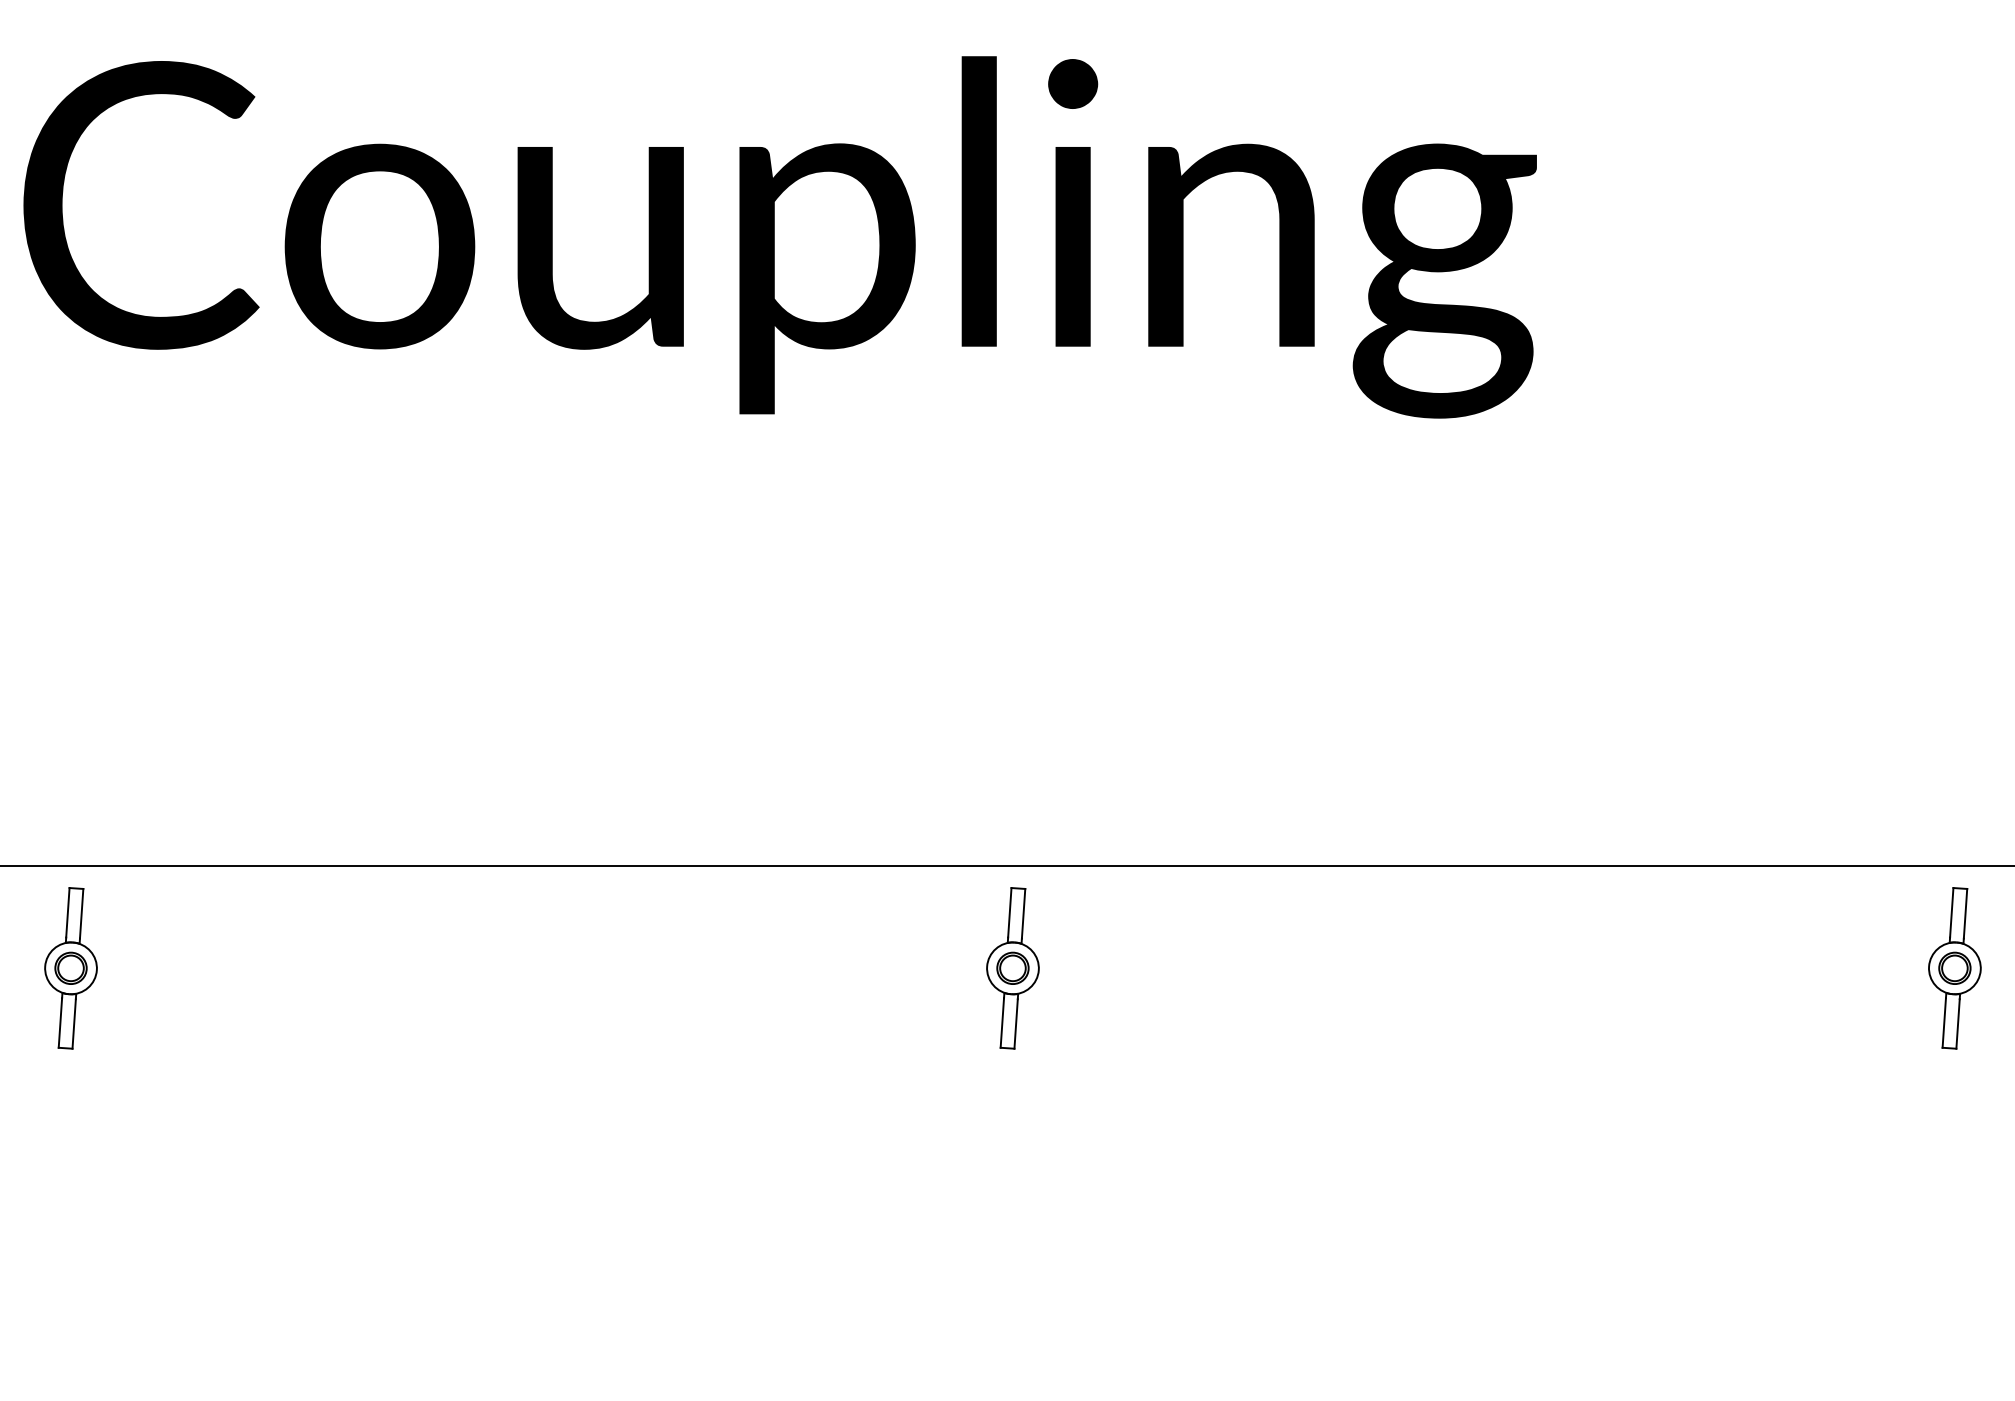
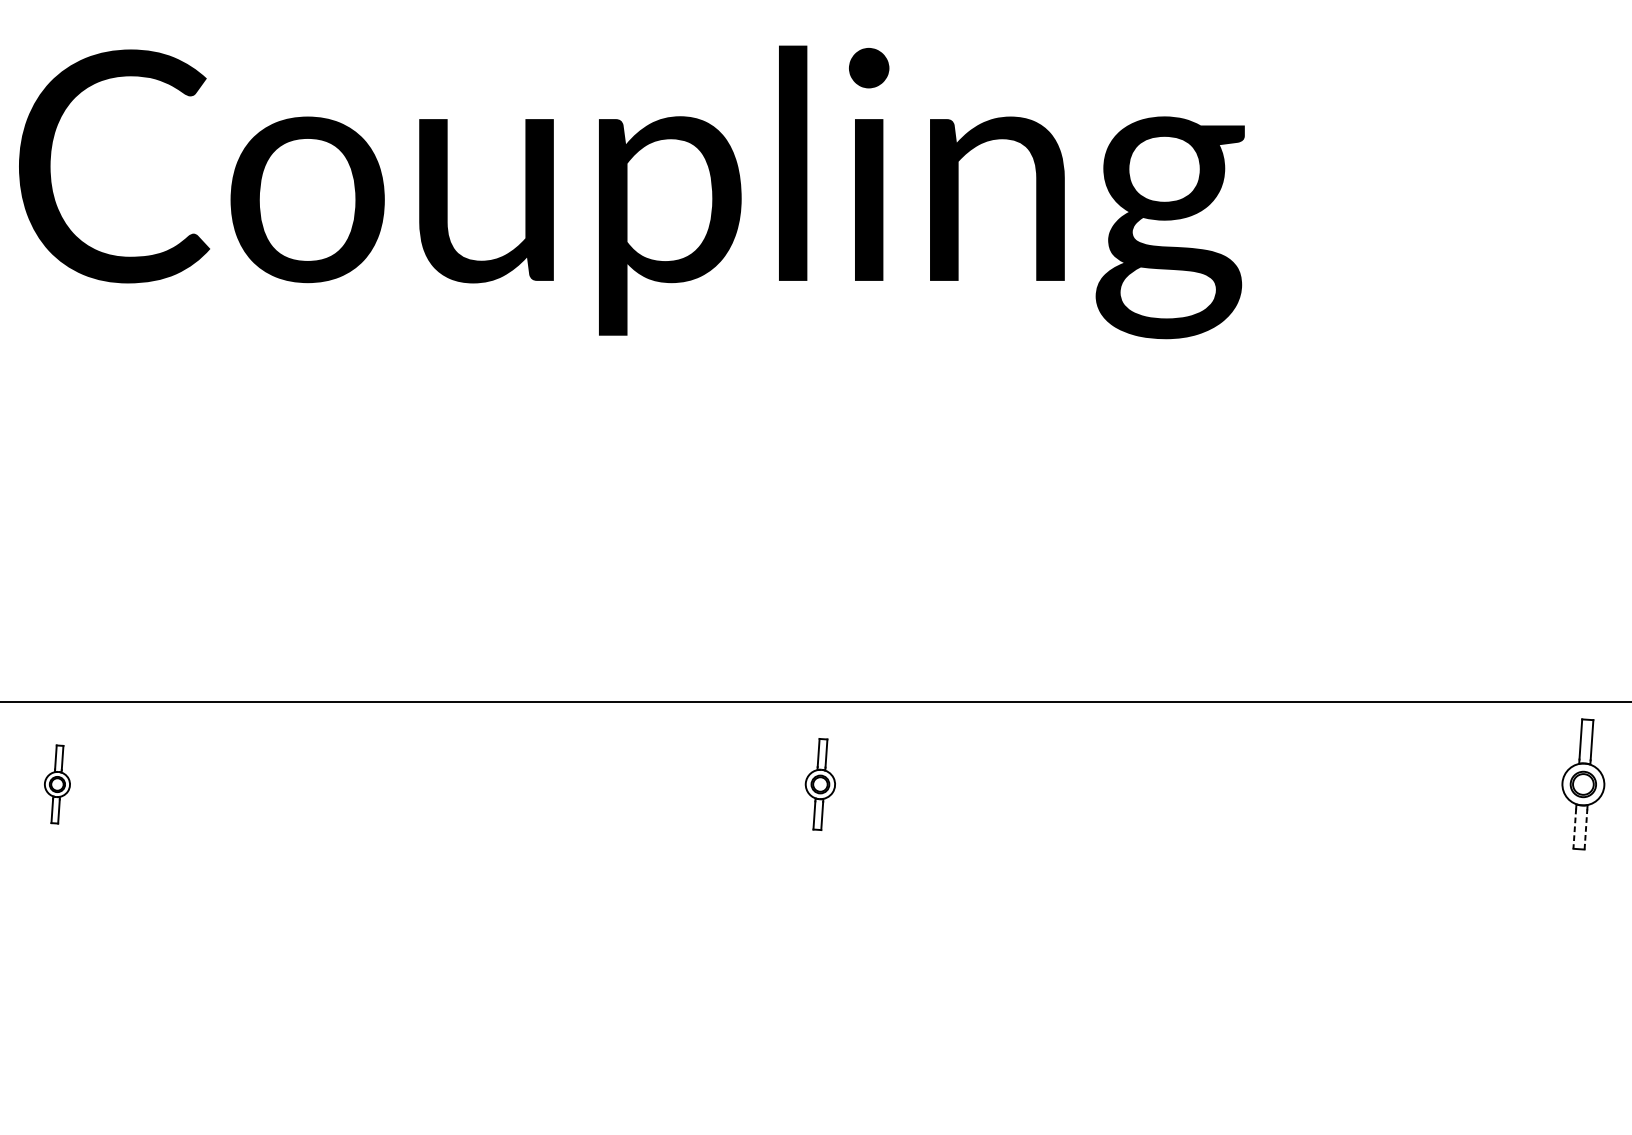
part: (70, 968) -> (57, 784), size x0.6
part: (1012, 968) -> (820, 784), size x0.7
line: (1944, 1023) -> (1574, 829), solid -> dashed
line: (1958, 1023) -> (1586, 829), solid -> dashed

